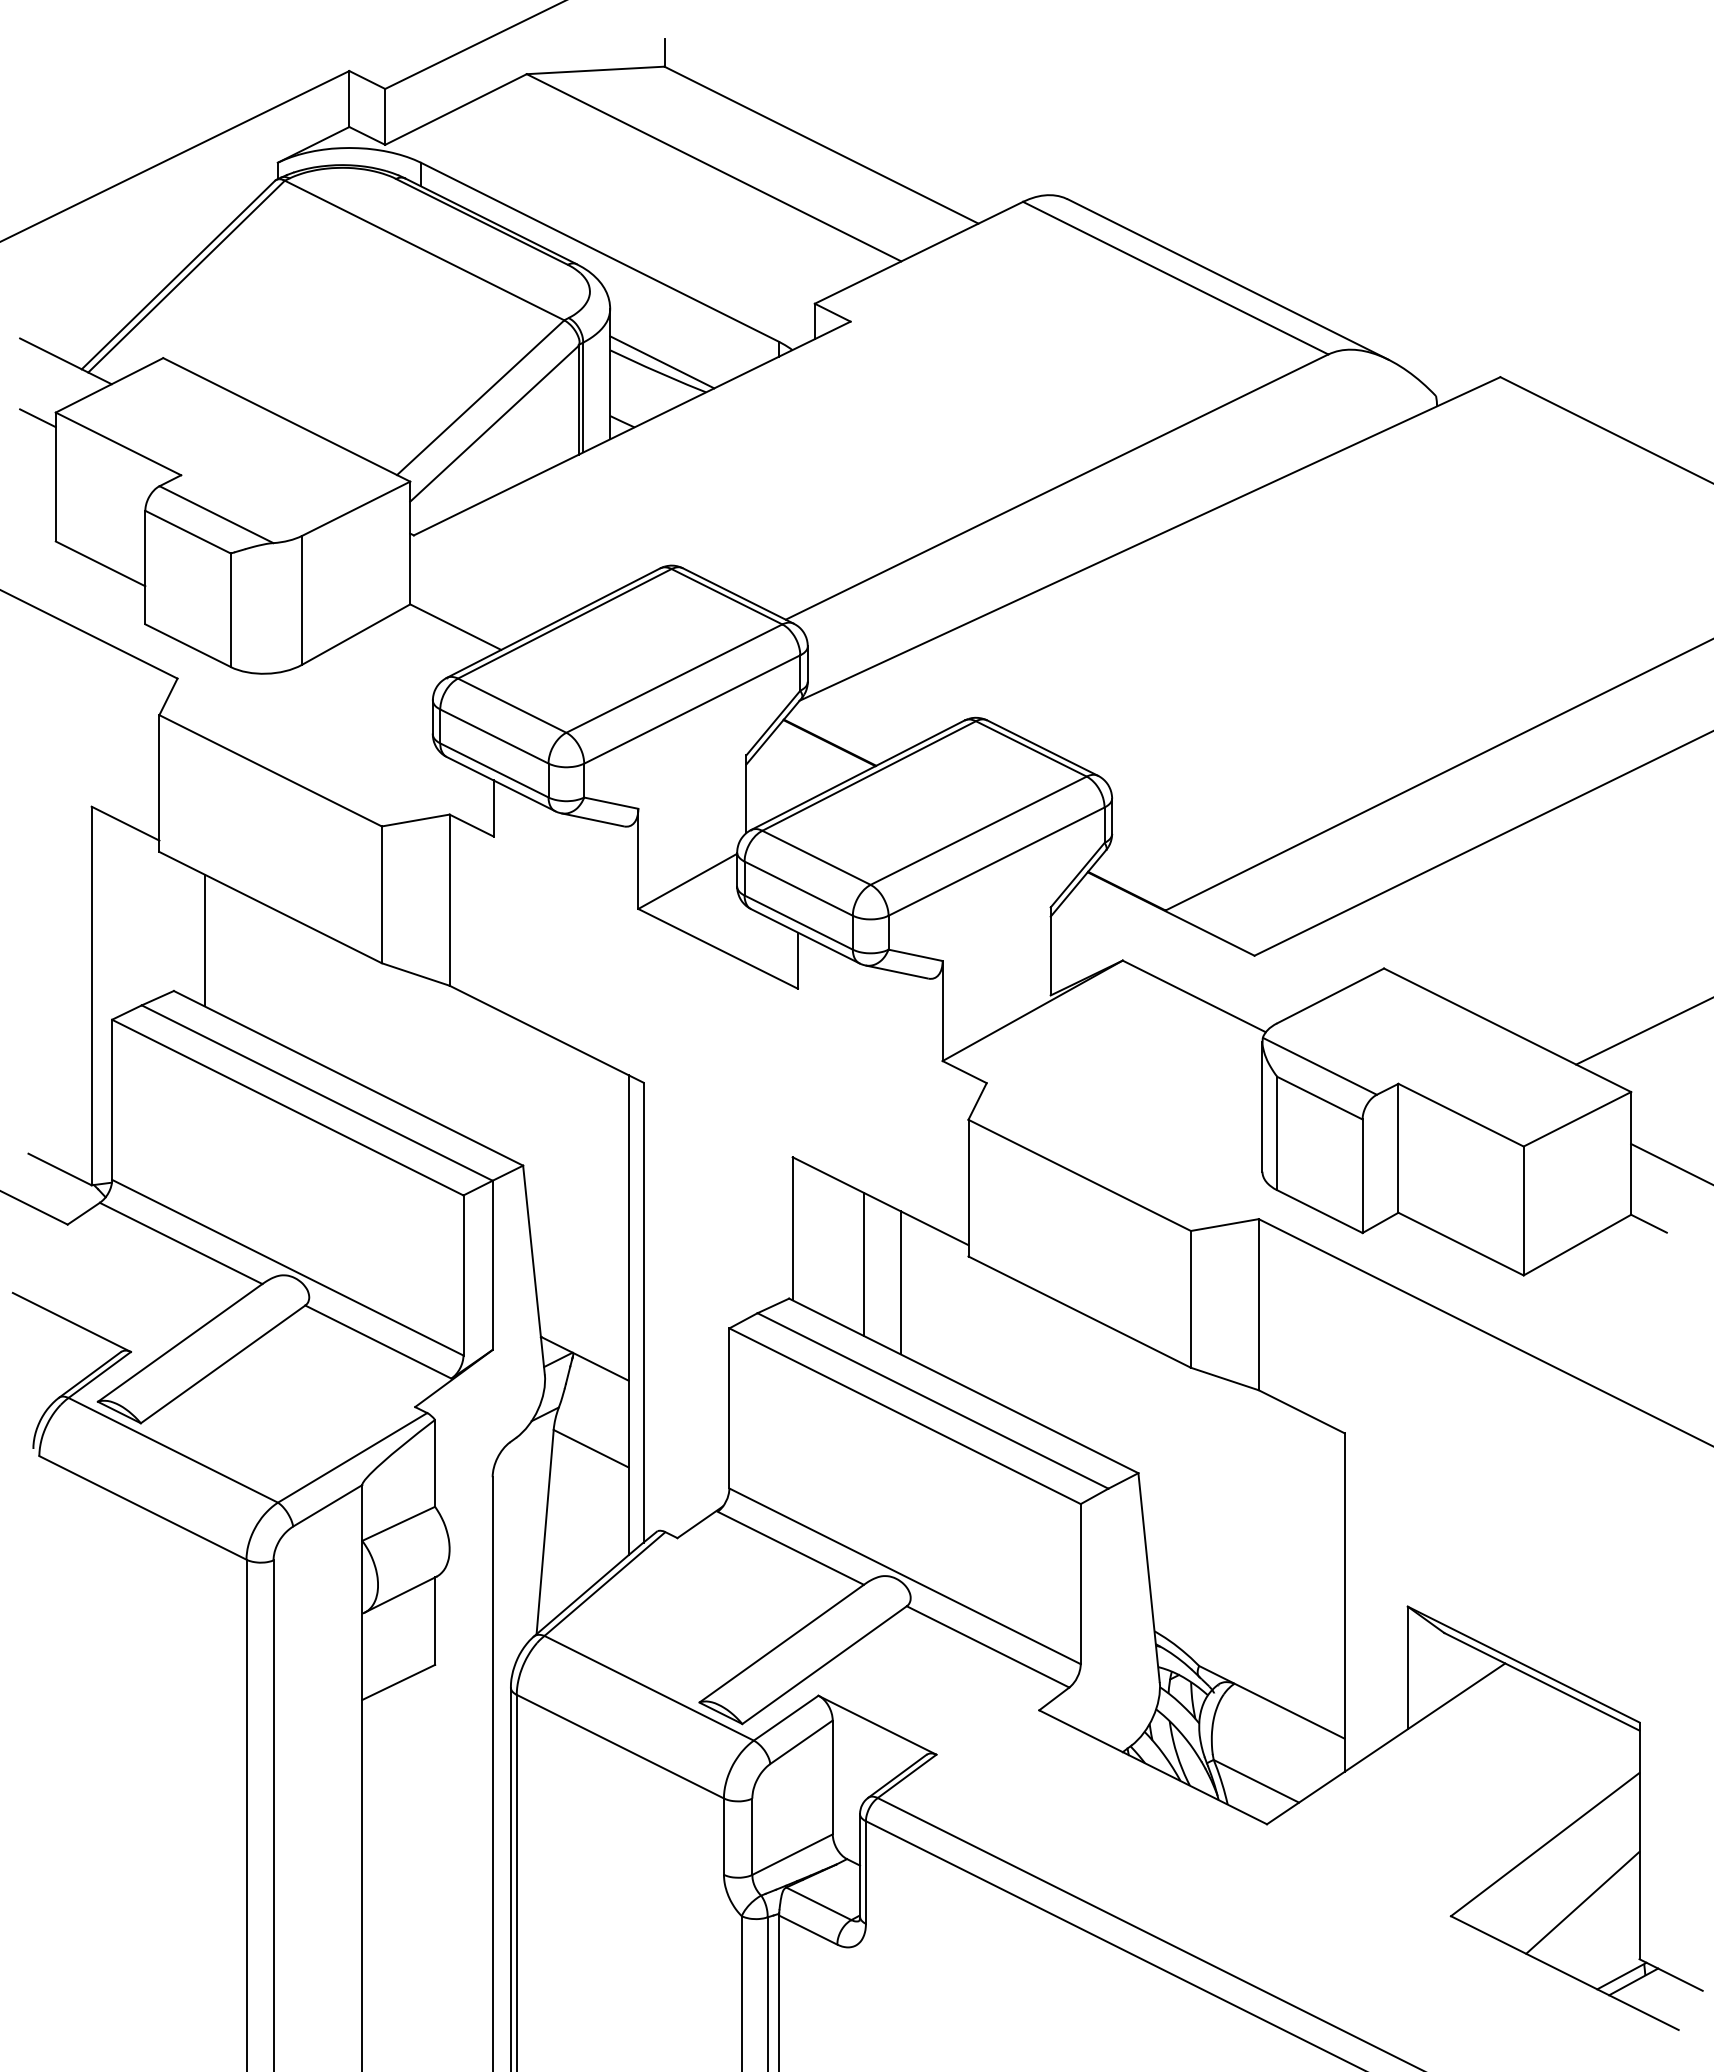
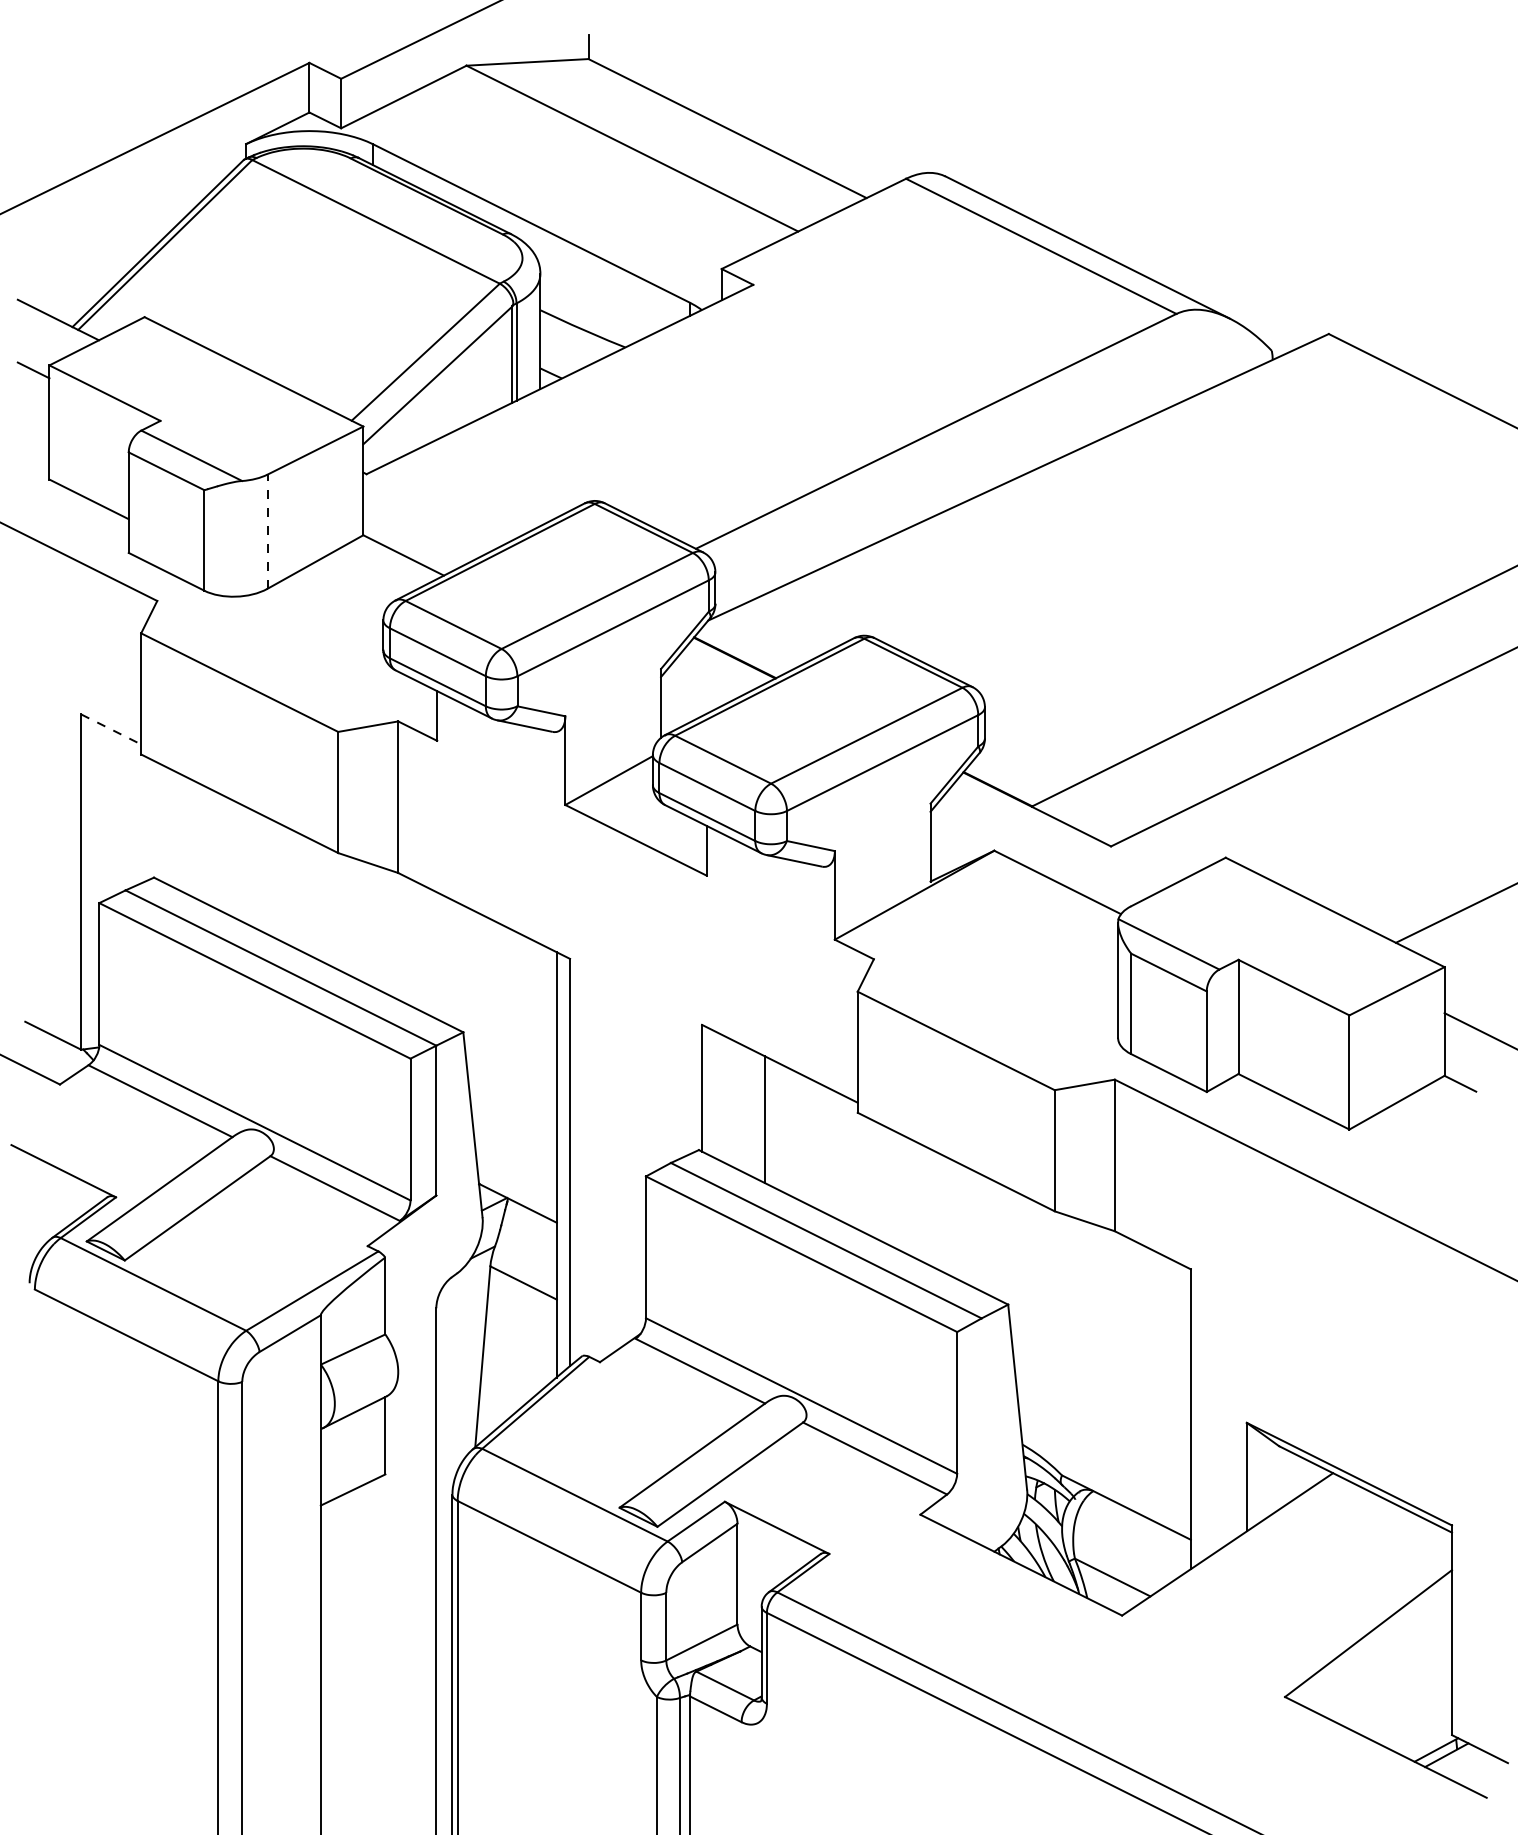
line: (662, 362) -> (586, 321), removed
line: (302, 599) -> (267, 530), solid -> dashed
line: (125, 823) -> (111, 729), solid -> dashed
line: (204, 940) -> (181, 832), removed
line: (900, 1282) -> (797, 1135), removed
line: (1582, 1902) -> (1401, 1684), removed

